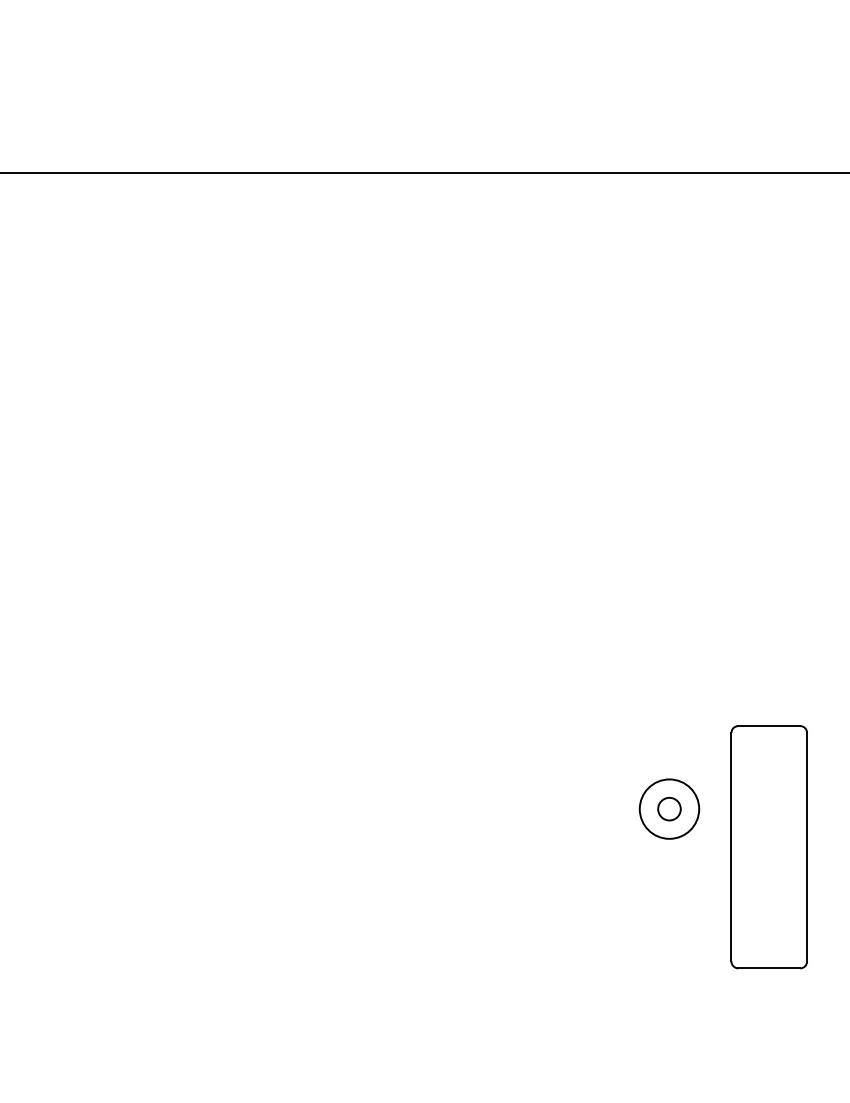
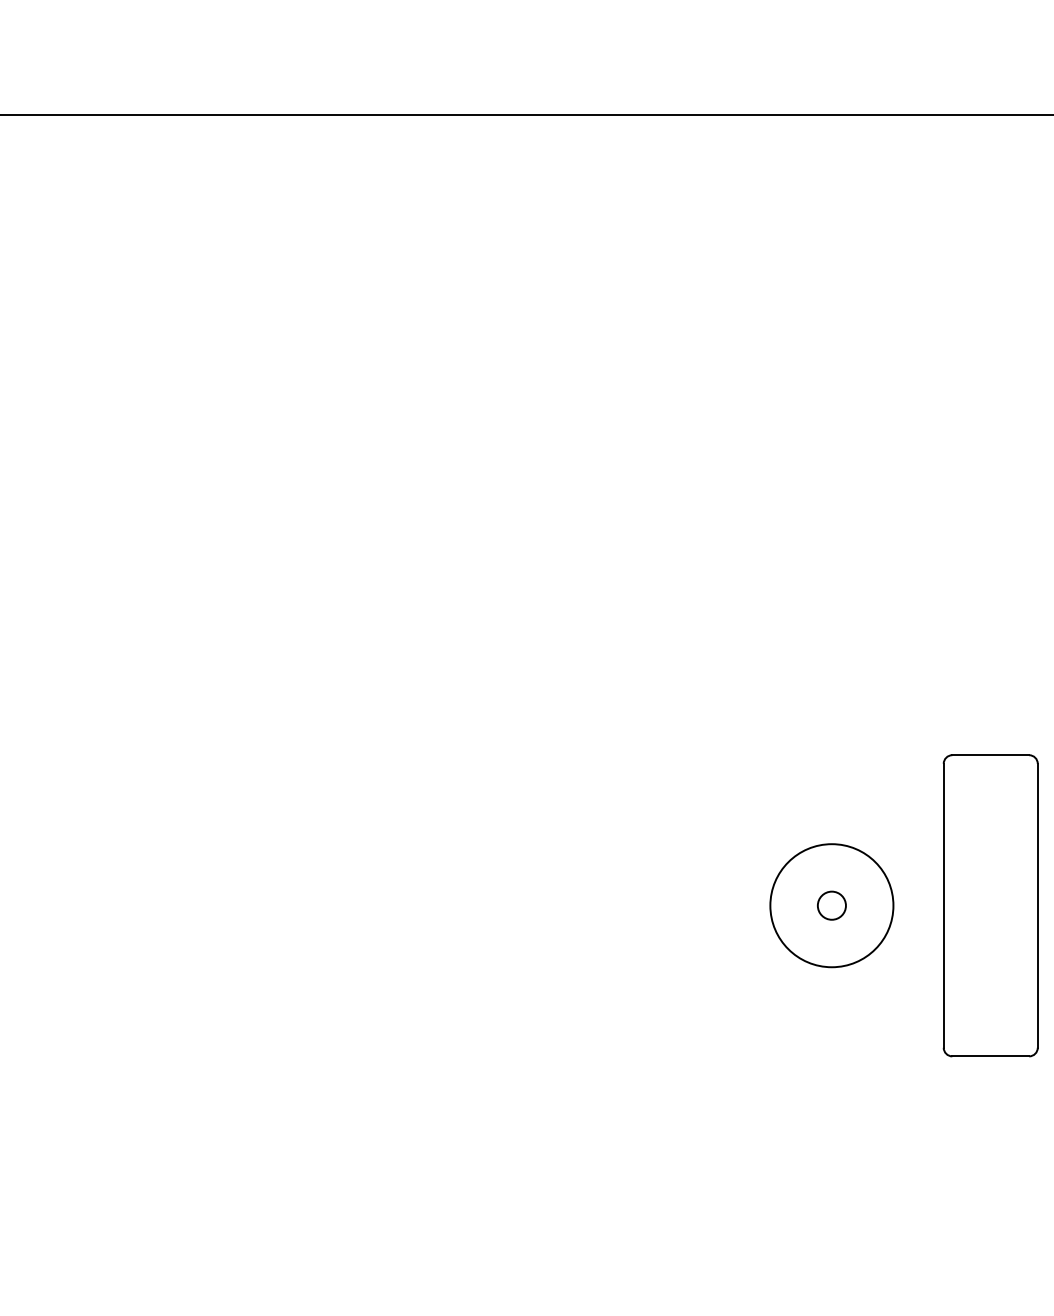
circle: (669, 808) -> (831, 904), size x1.67
part: (768, 847) -> (989, 906), moved

